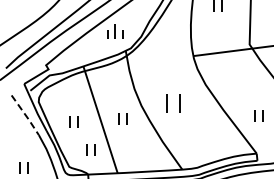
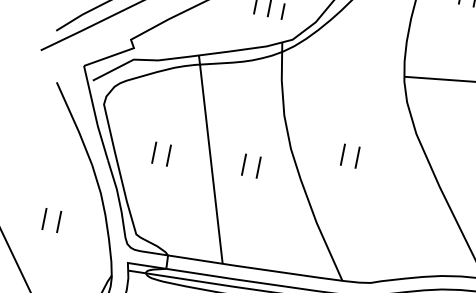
part: (172, 102) -> (349, 154), size x0.62
line: (25, 115) -> (74, 124), dashed -> solid
part: (90, 149) -> (181, 210), removed

